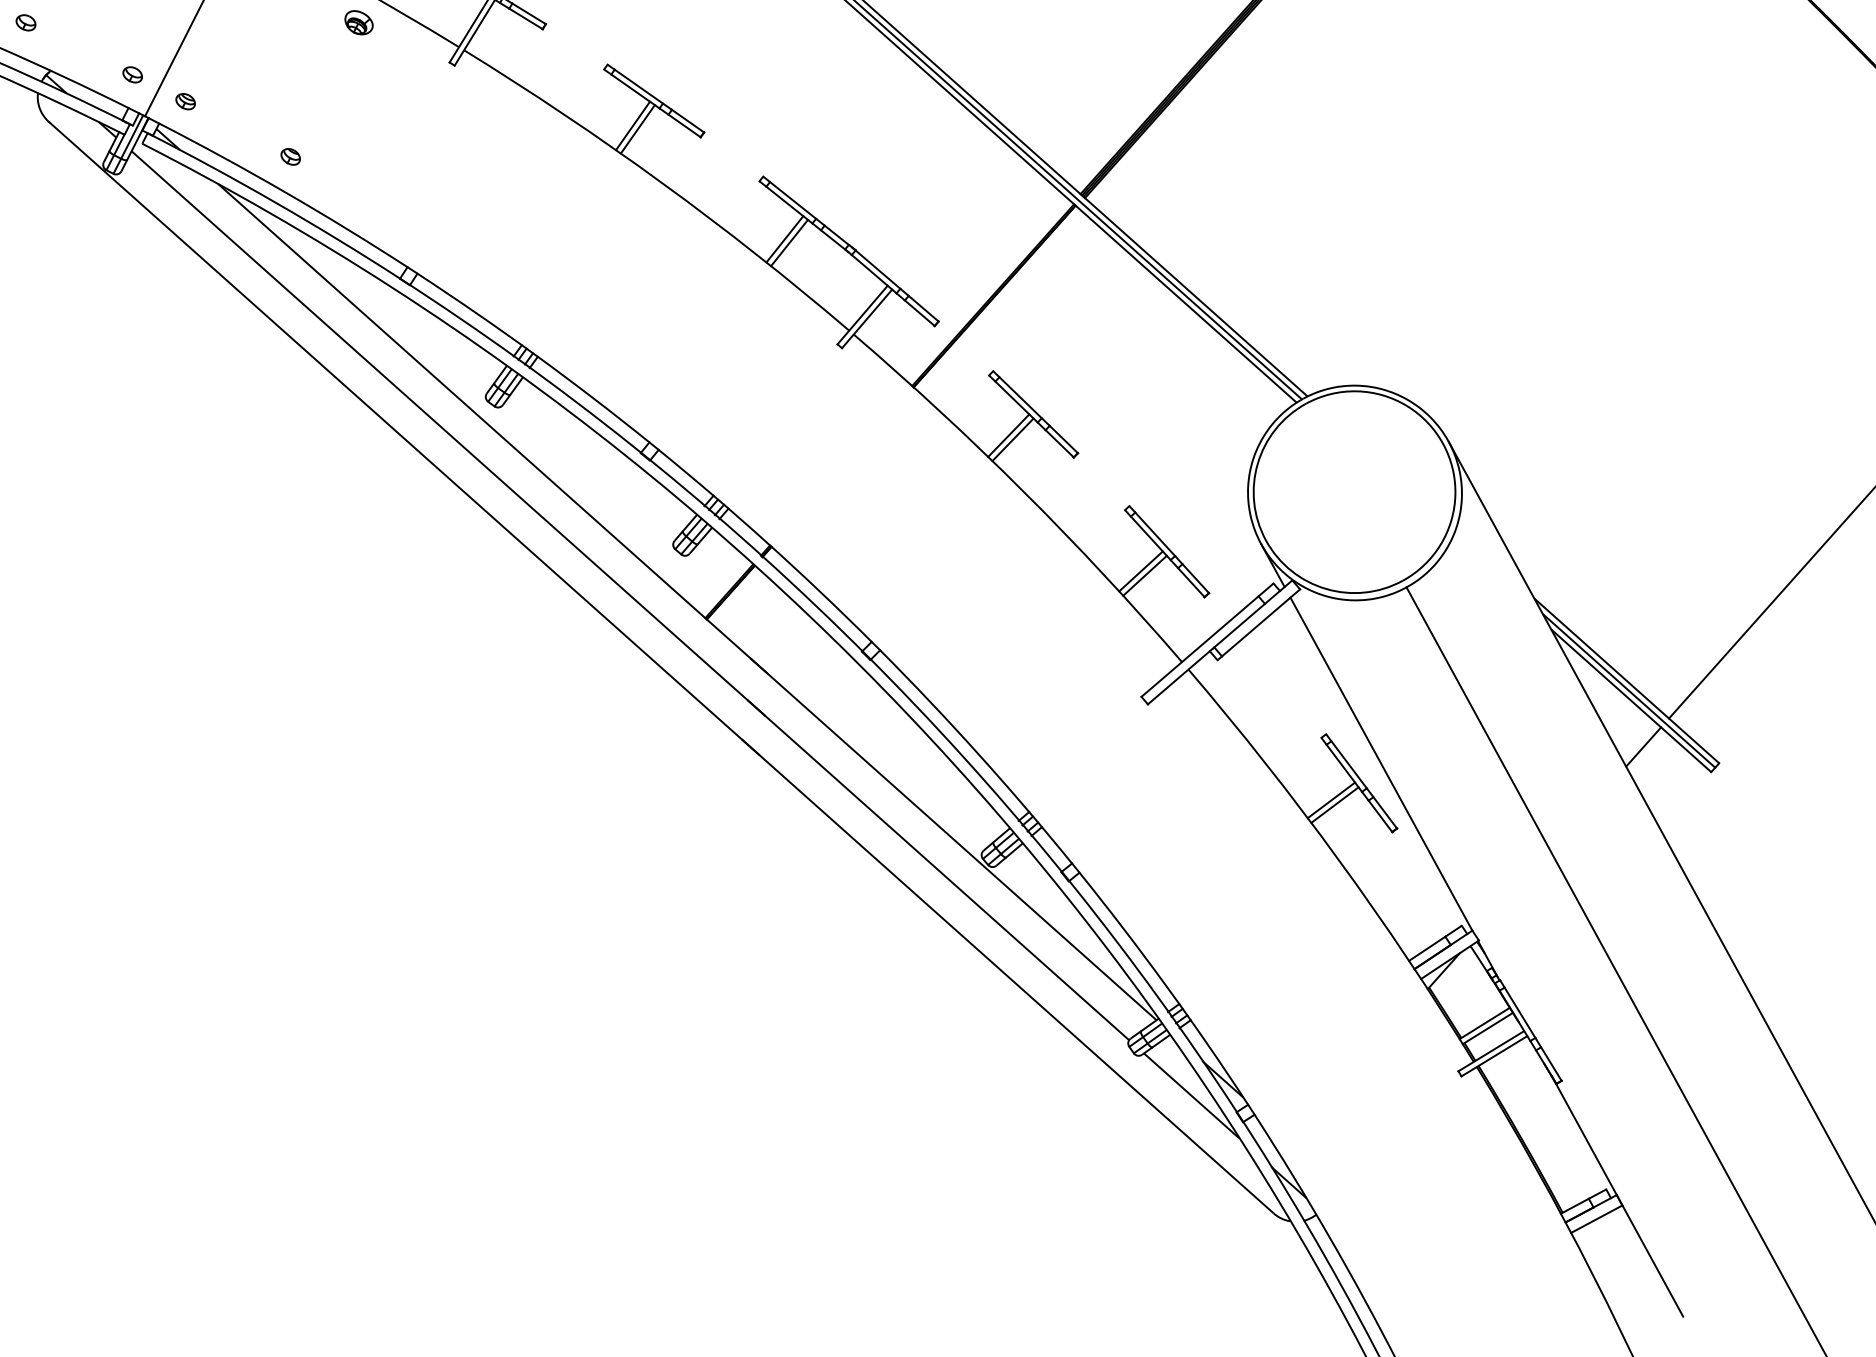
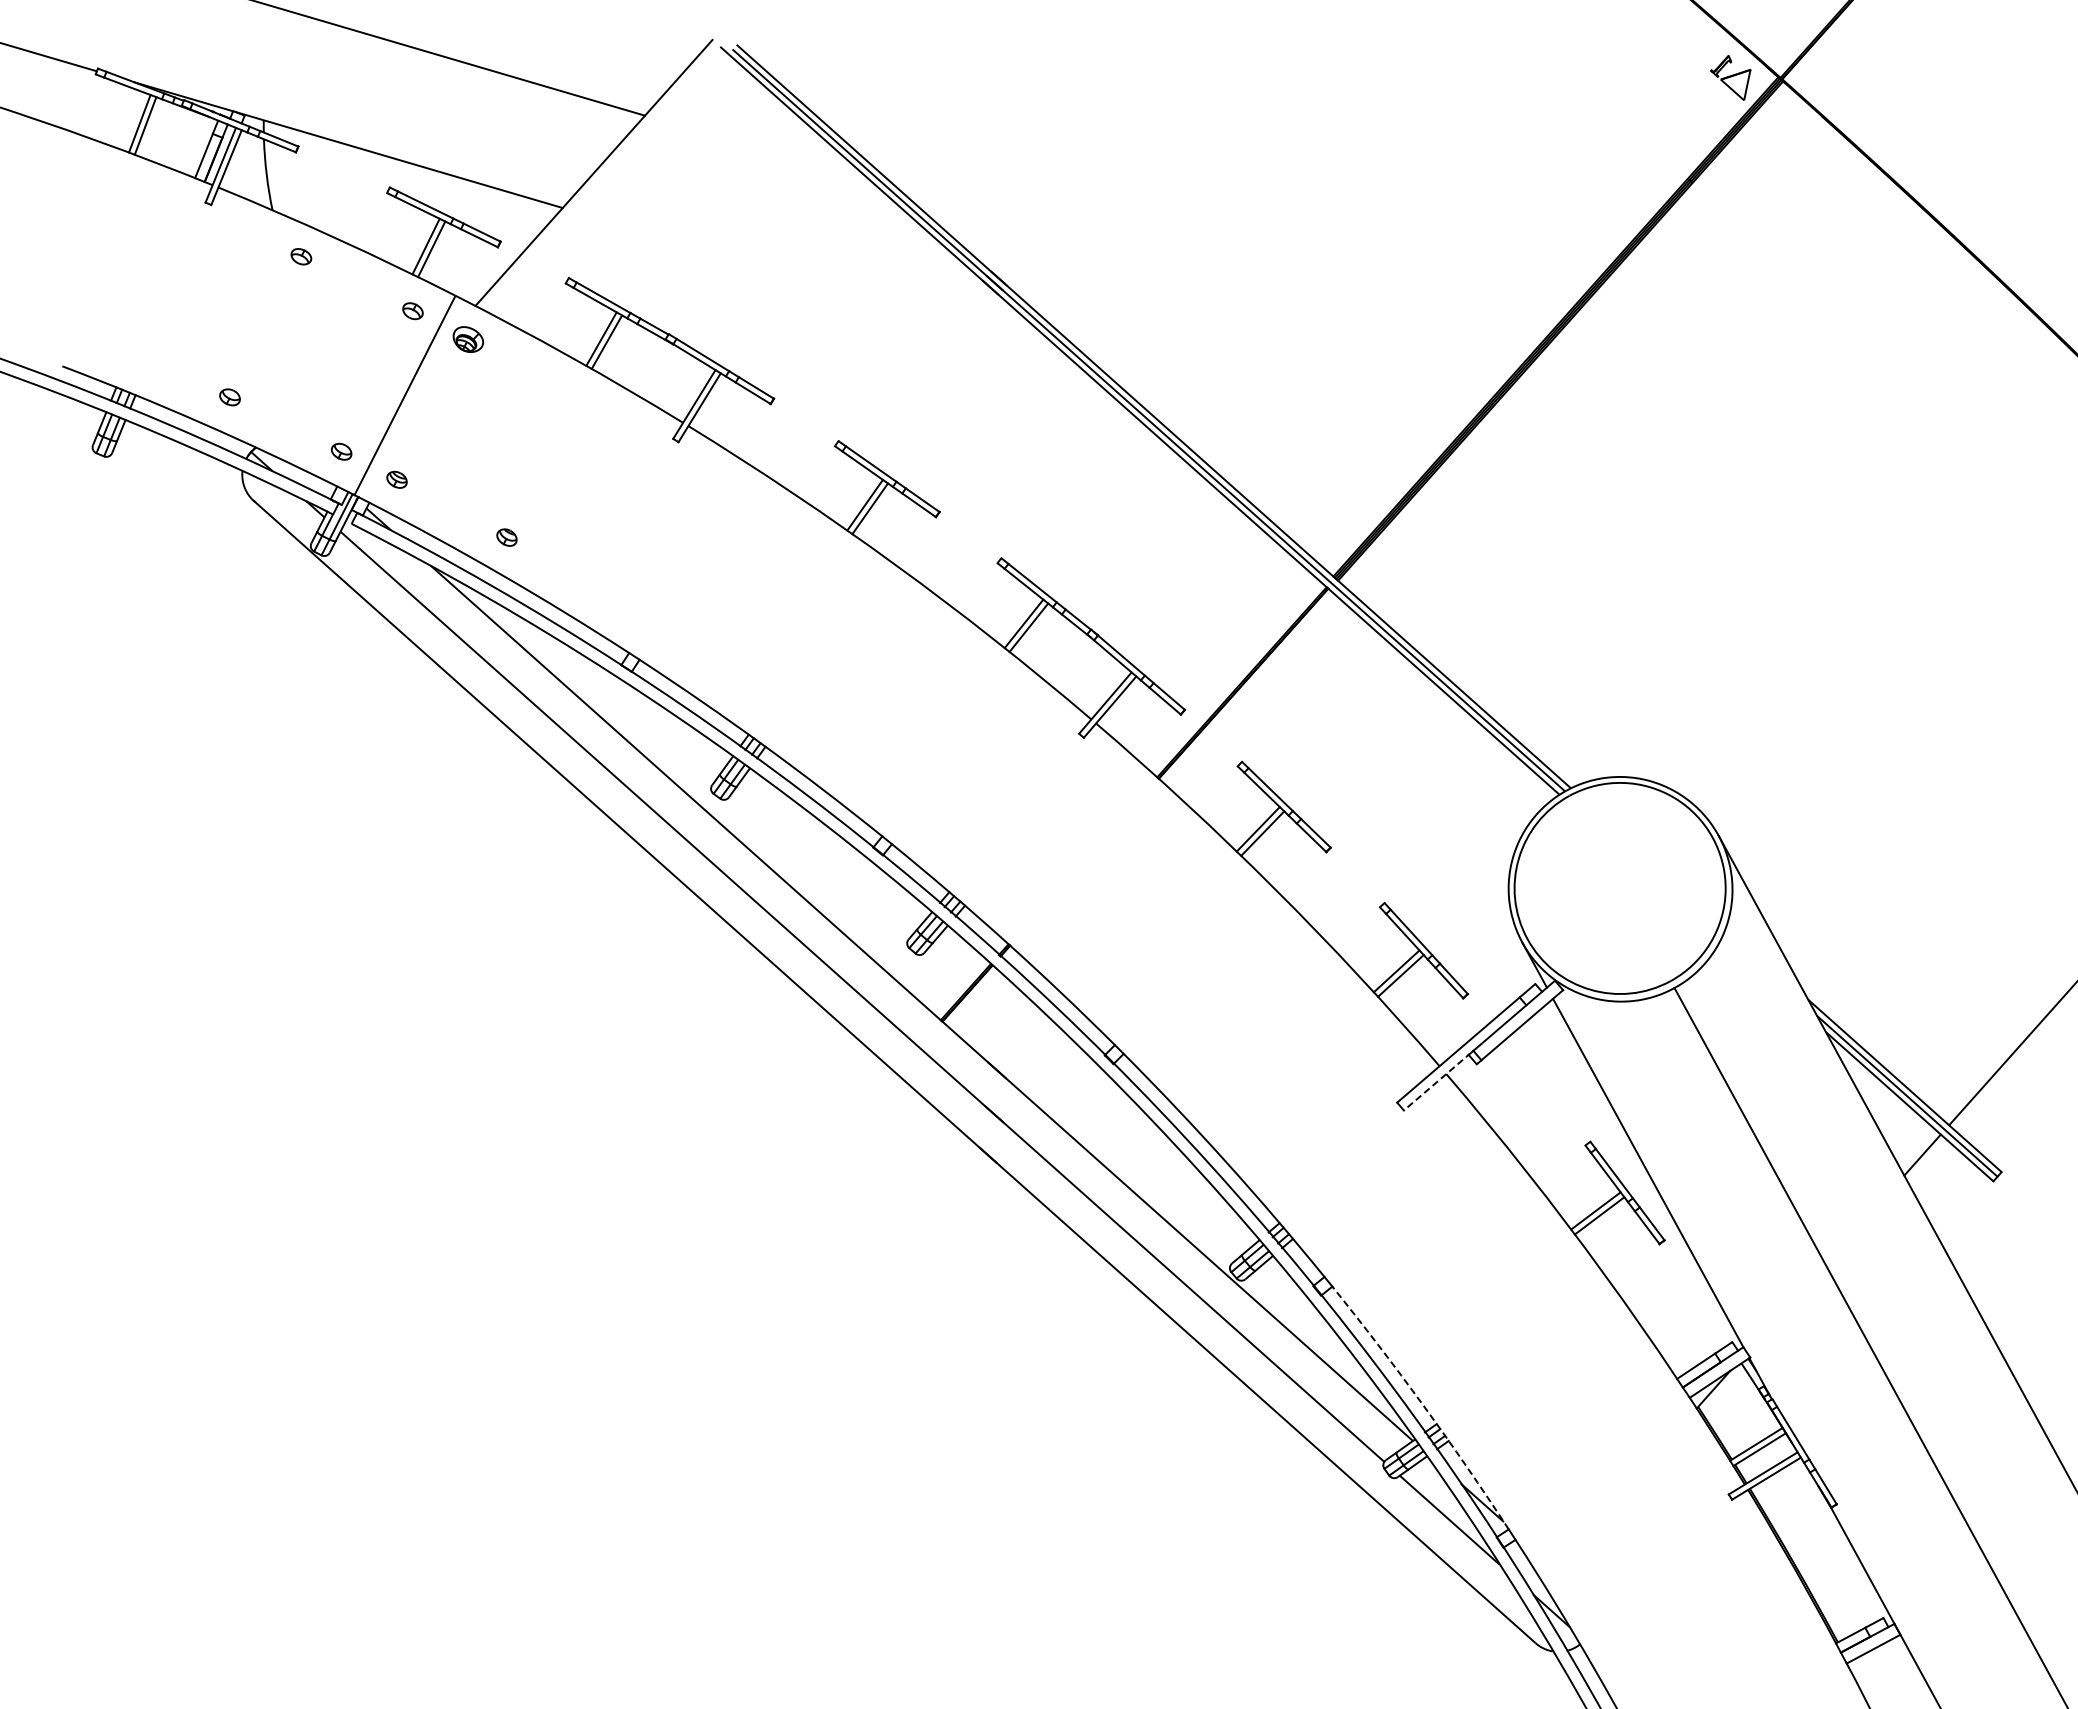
part: (359, 22) -> (578, 397), removed
line: (1180, 676) -> (1437, 1081), solid -> dashed
arc: (1166, 986) -> (1423, 1405), solid -> dashed

